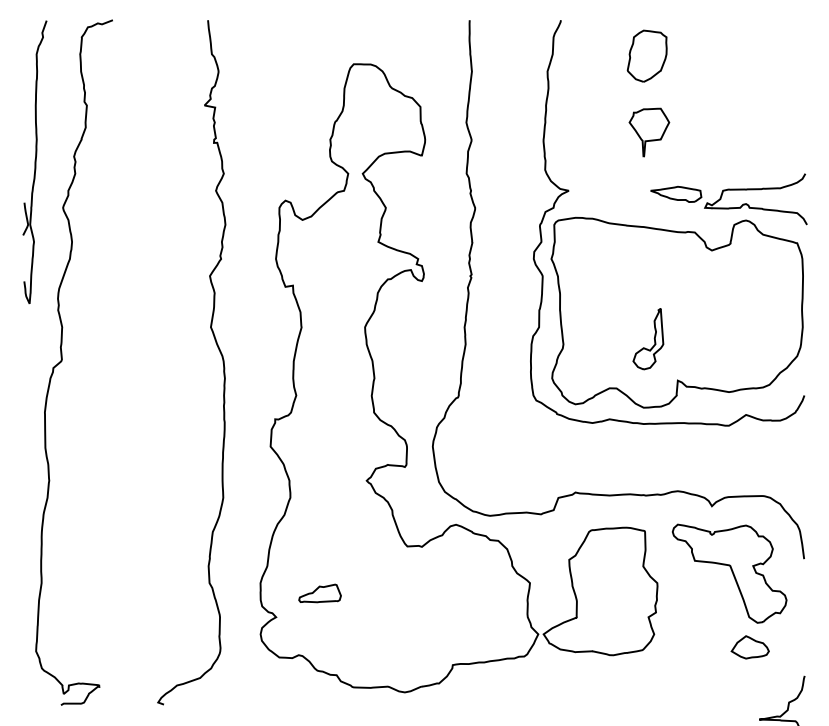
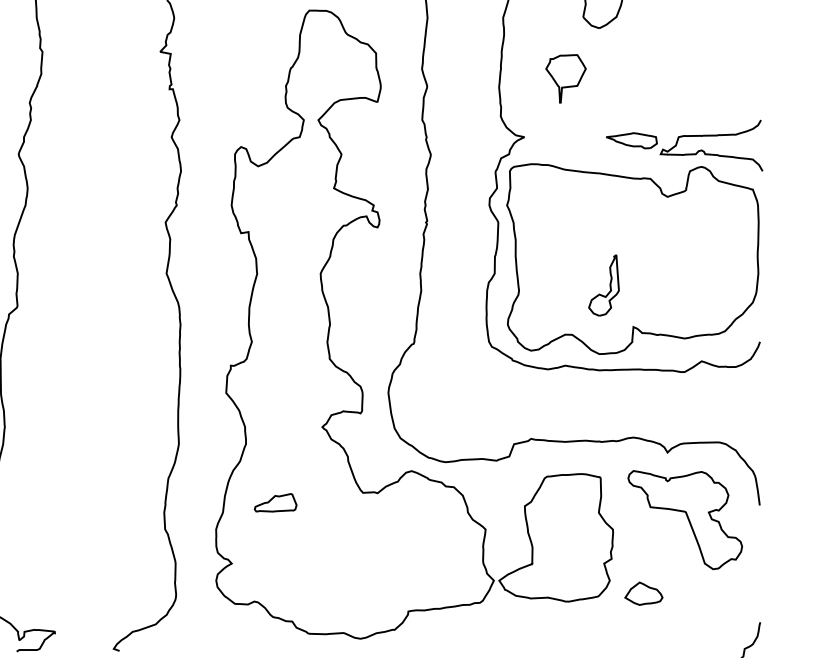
part: (649, 132) -> (566, 78), moved
part: (319, 593) -> (275, 502), moved
part: (749, 647) -> (643, 593), moved

